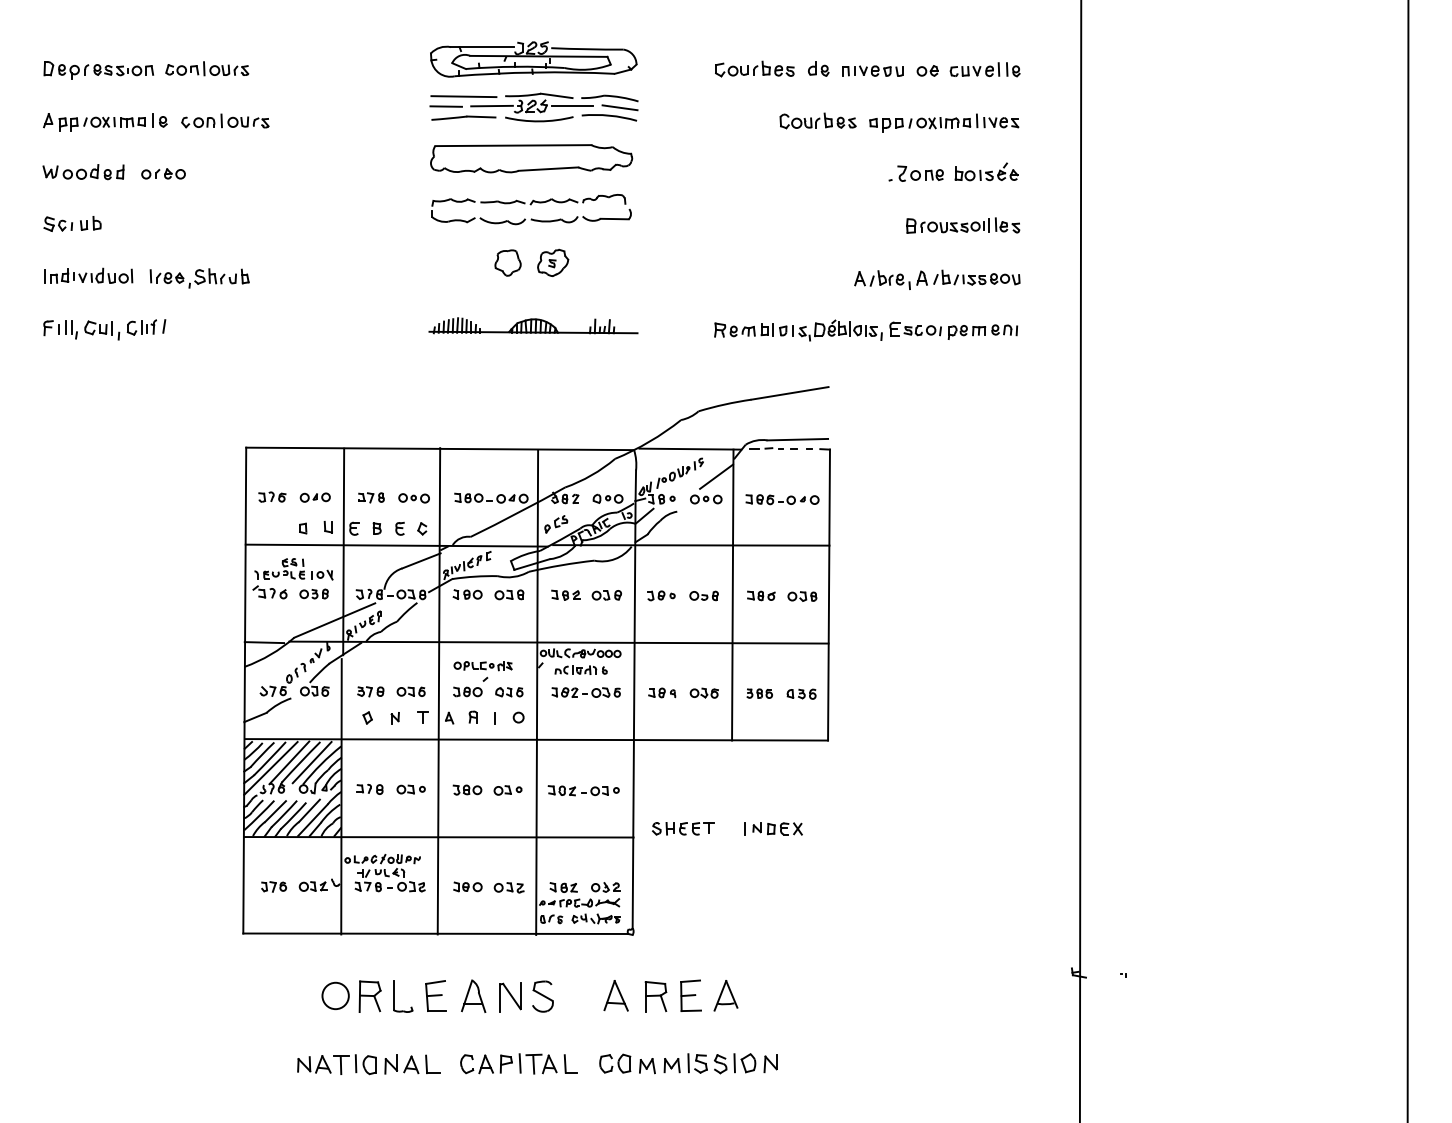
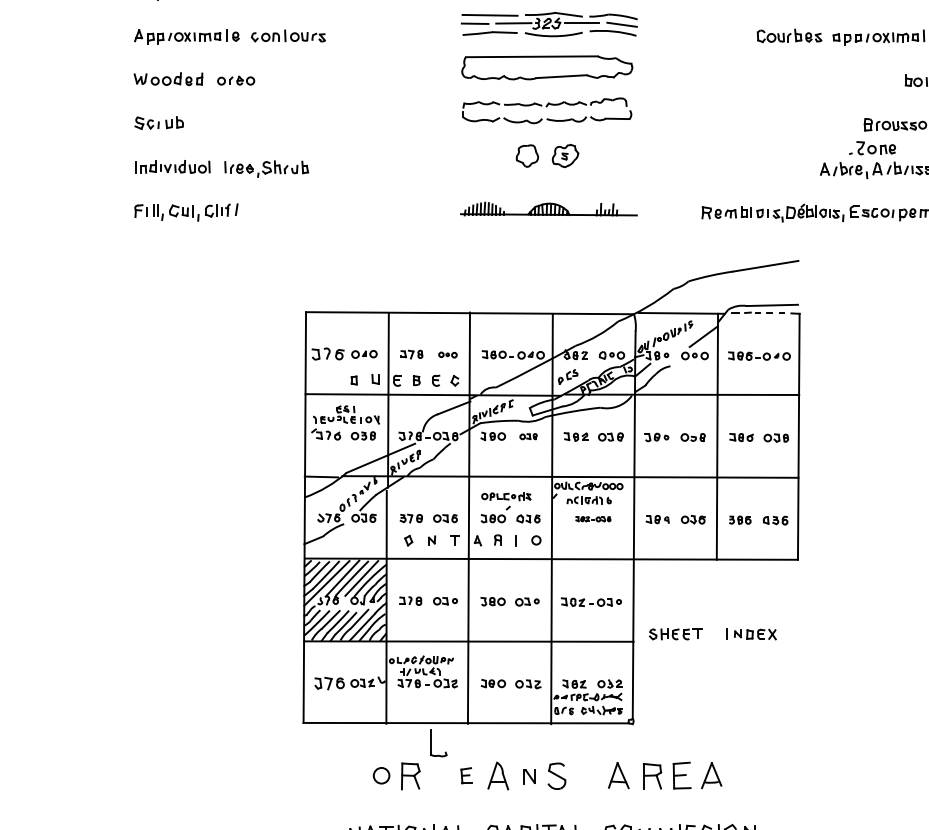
part: (915, 173) -> (871, 147), moved
part: (272, 496) -> (328, 353), size x1.4
part: (413, 498) -> (447, 355), size x0.7
part: (509, 594) -> (528, 436), size x0.7
part: (585, 692) -> (592, 519), size x0.6
part: (273, 886) -> (329, 683), size x1.4
circle: (335, 995) -> (381, 775), size x0.7
part: (435, 995) -> (466, 775), size x0.6
part: (394, 996) -> (431, 743), moved
part: (510, 997) -> (529, 777), size x0.6

